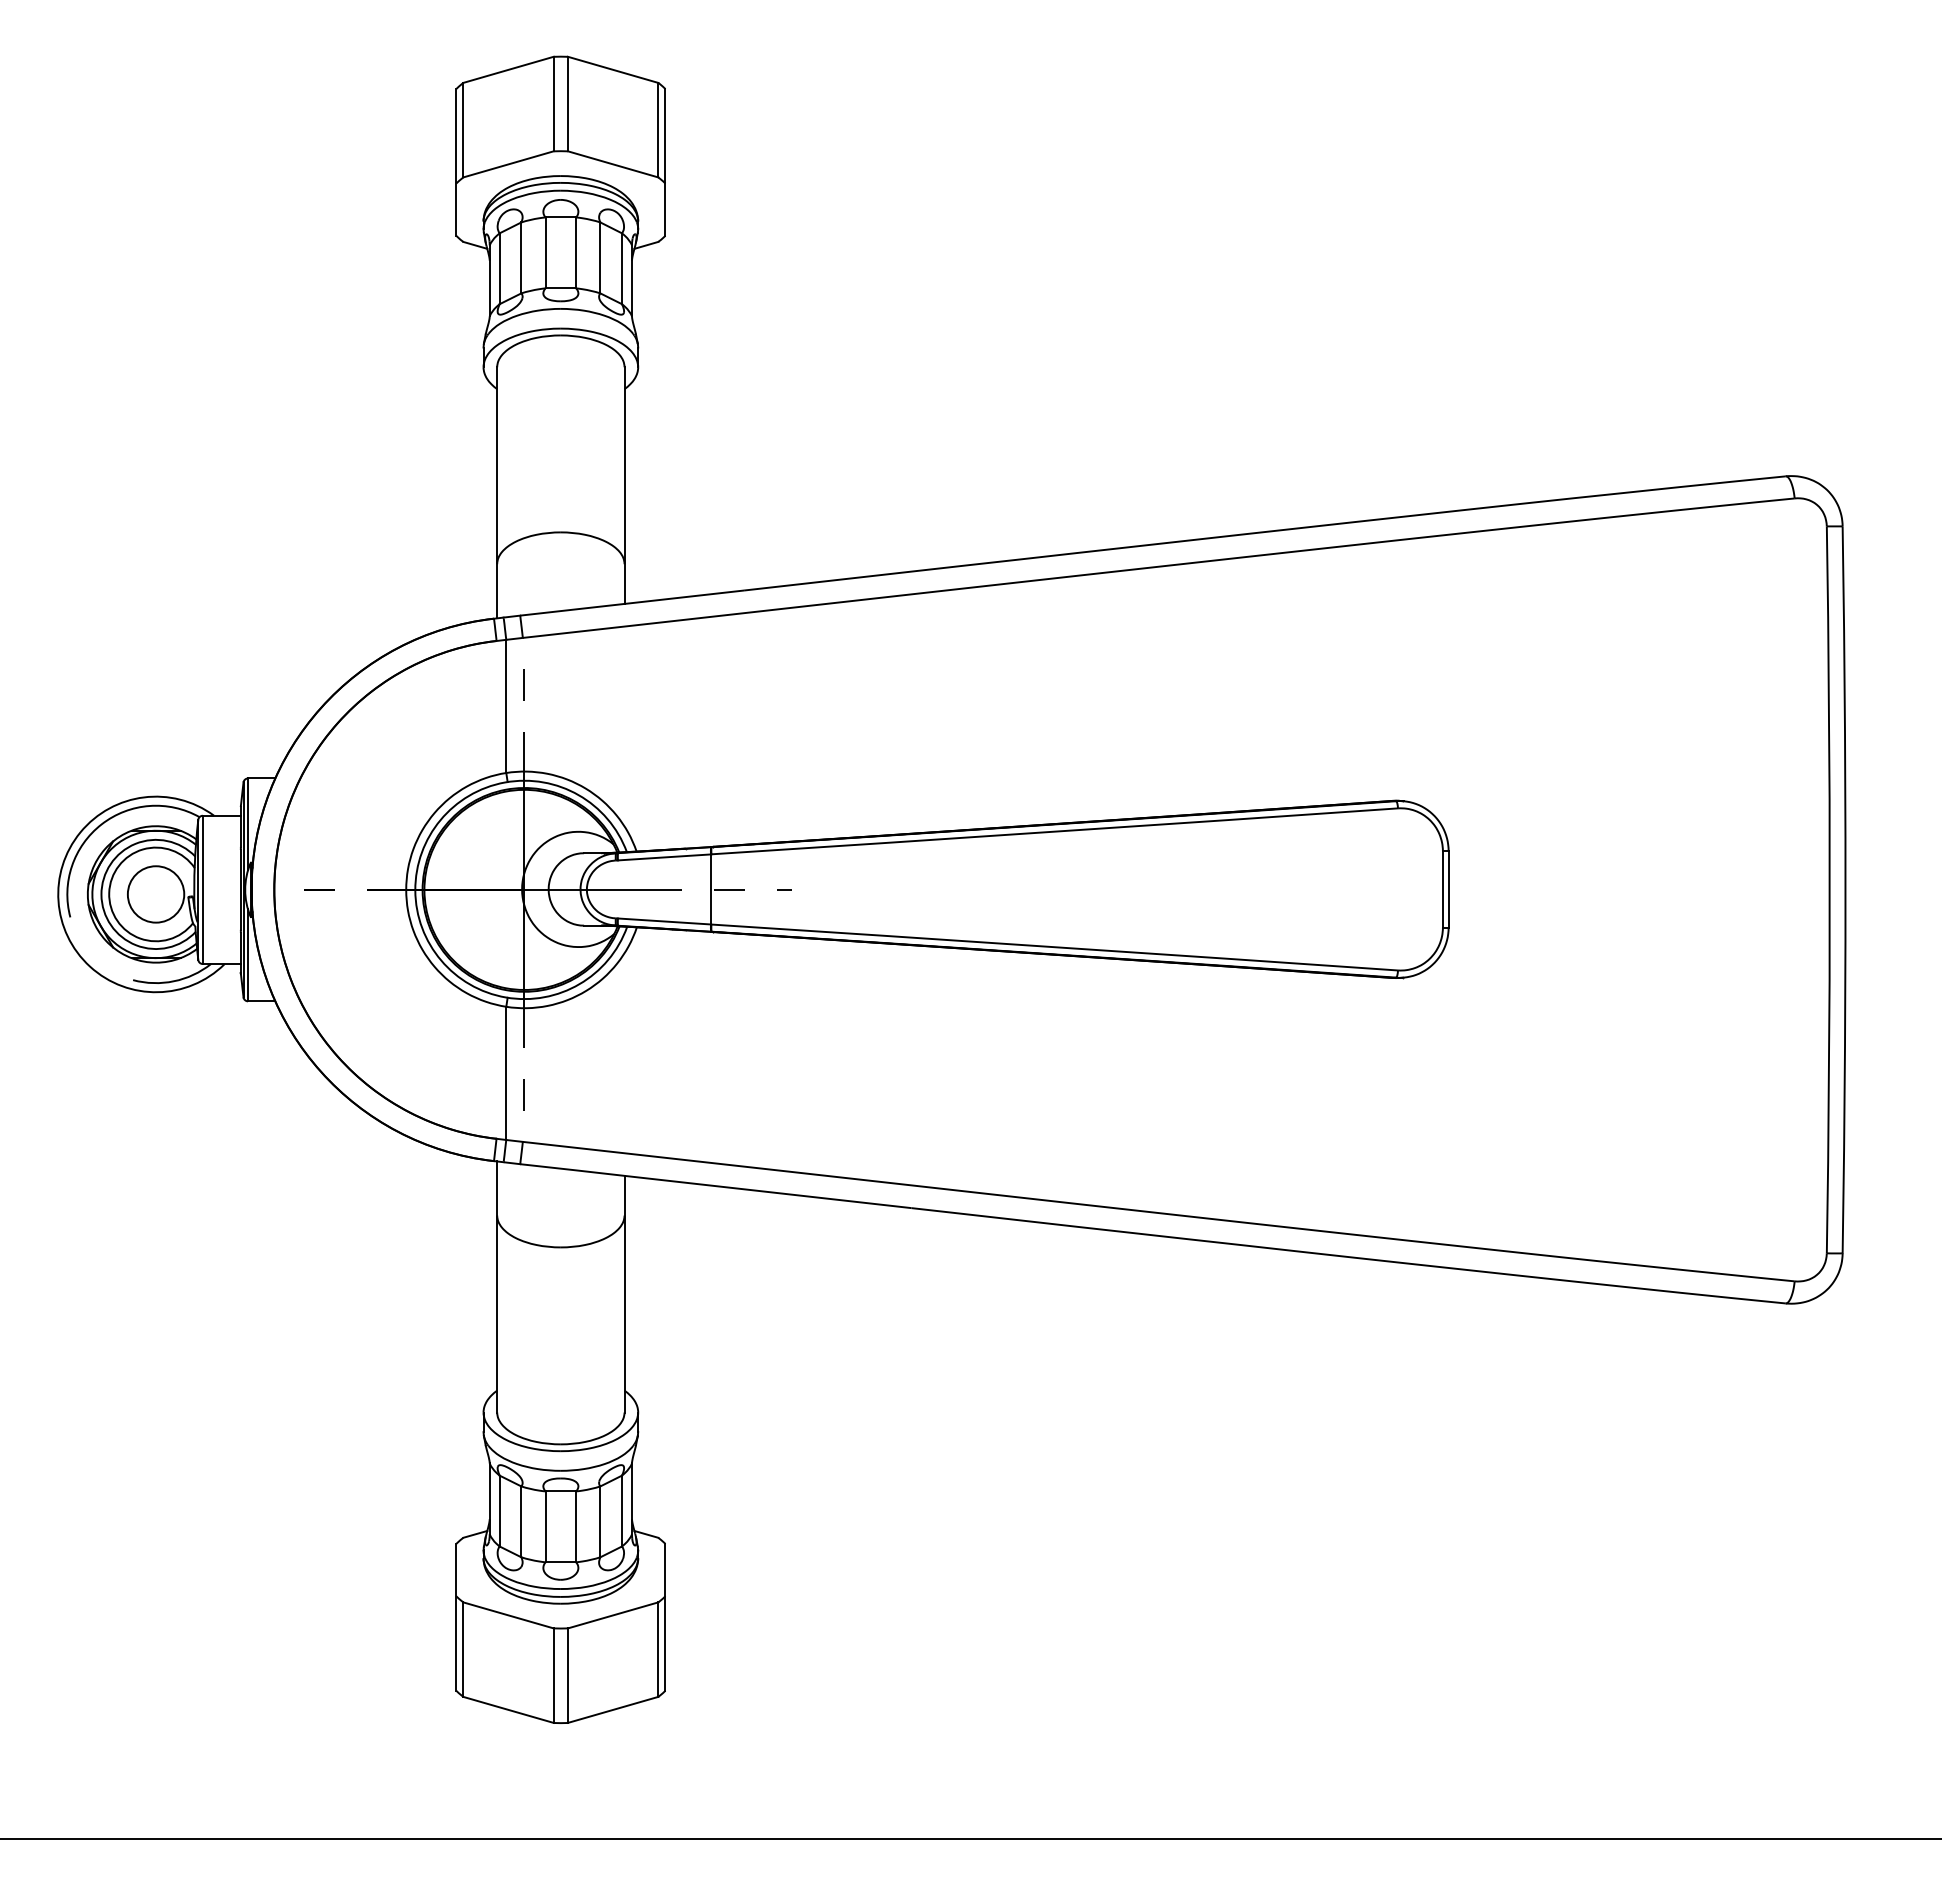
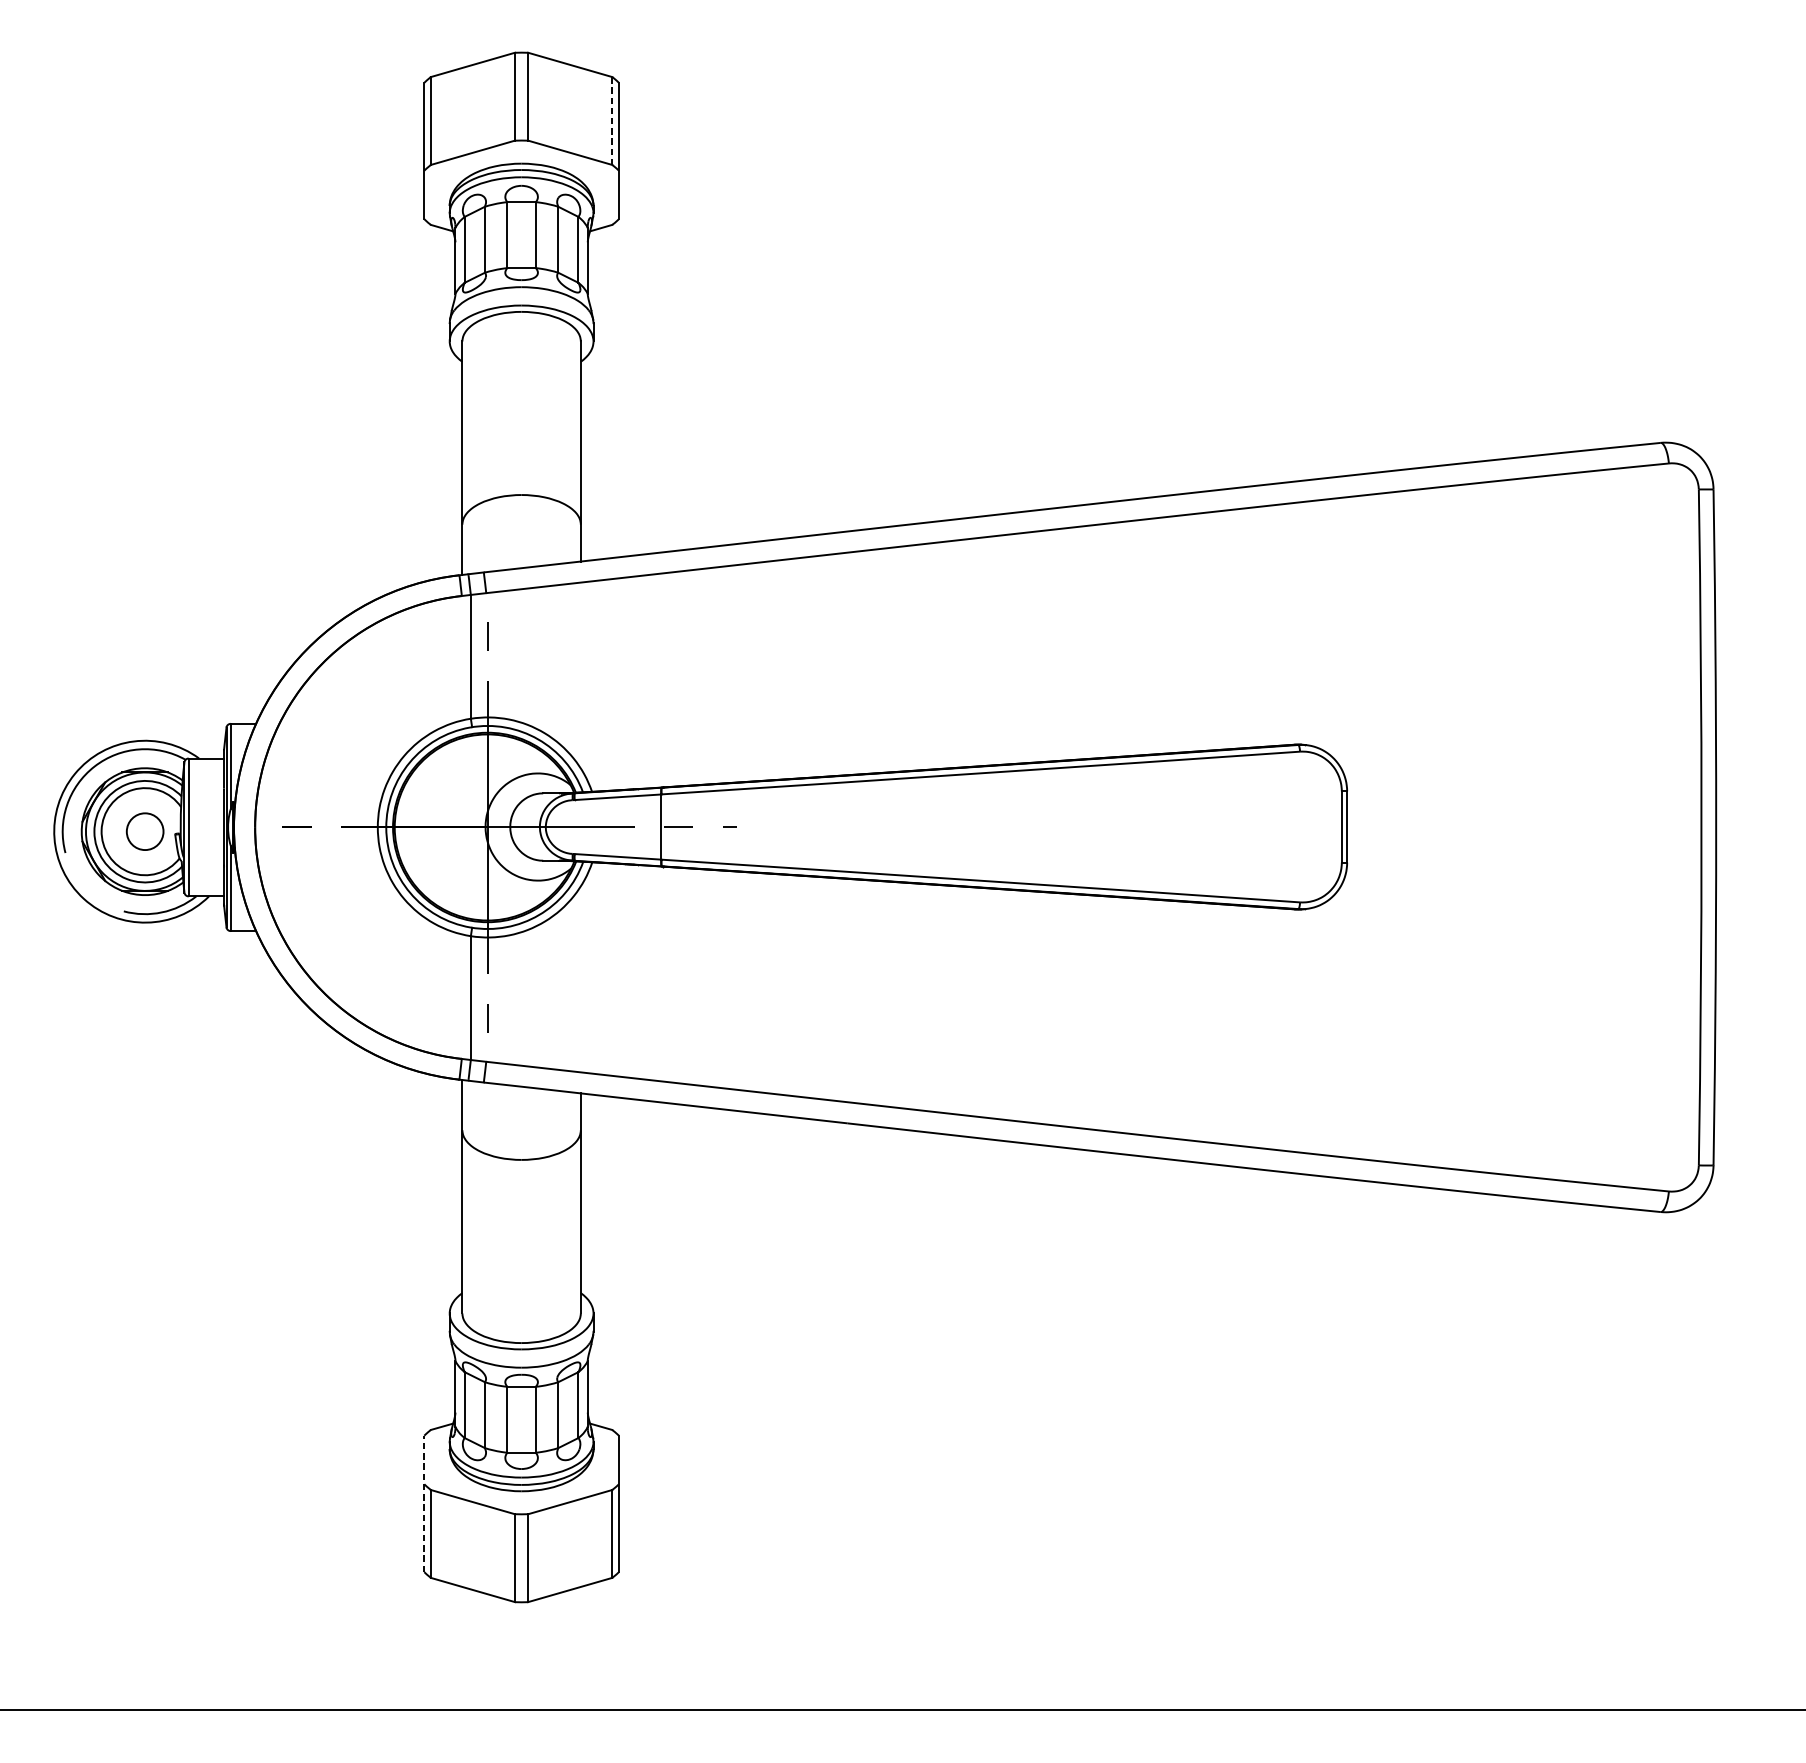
line: (658, 130) -> (612, 121), solid -> dashed
circle: (155, 894) -> (144, 831), size x0.7
line: (456, 1616) -> (424, 1503), solid -> dashed

